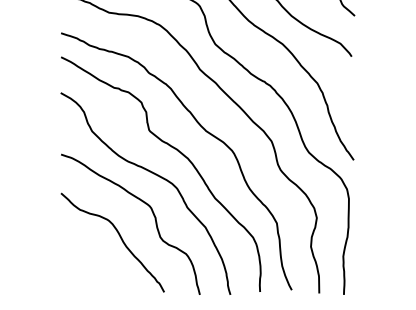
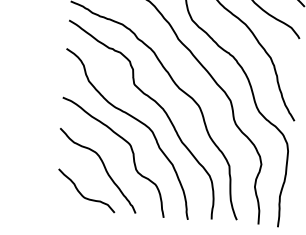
curve: (97, 275) -> (83, 195), added

